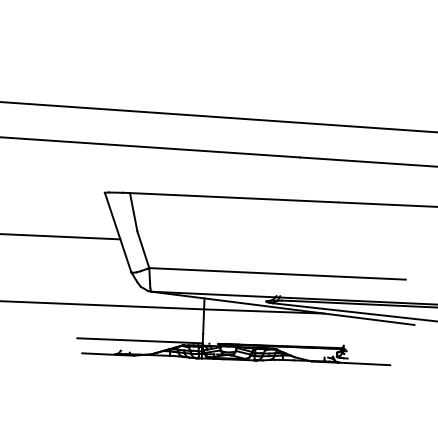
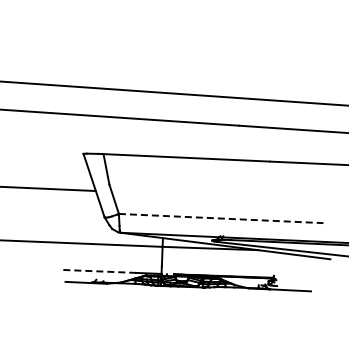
line: (277, 273) -> (221, 218), solid -> dashed
line: (123, 340) -> (98, 271), solid -> dashed

